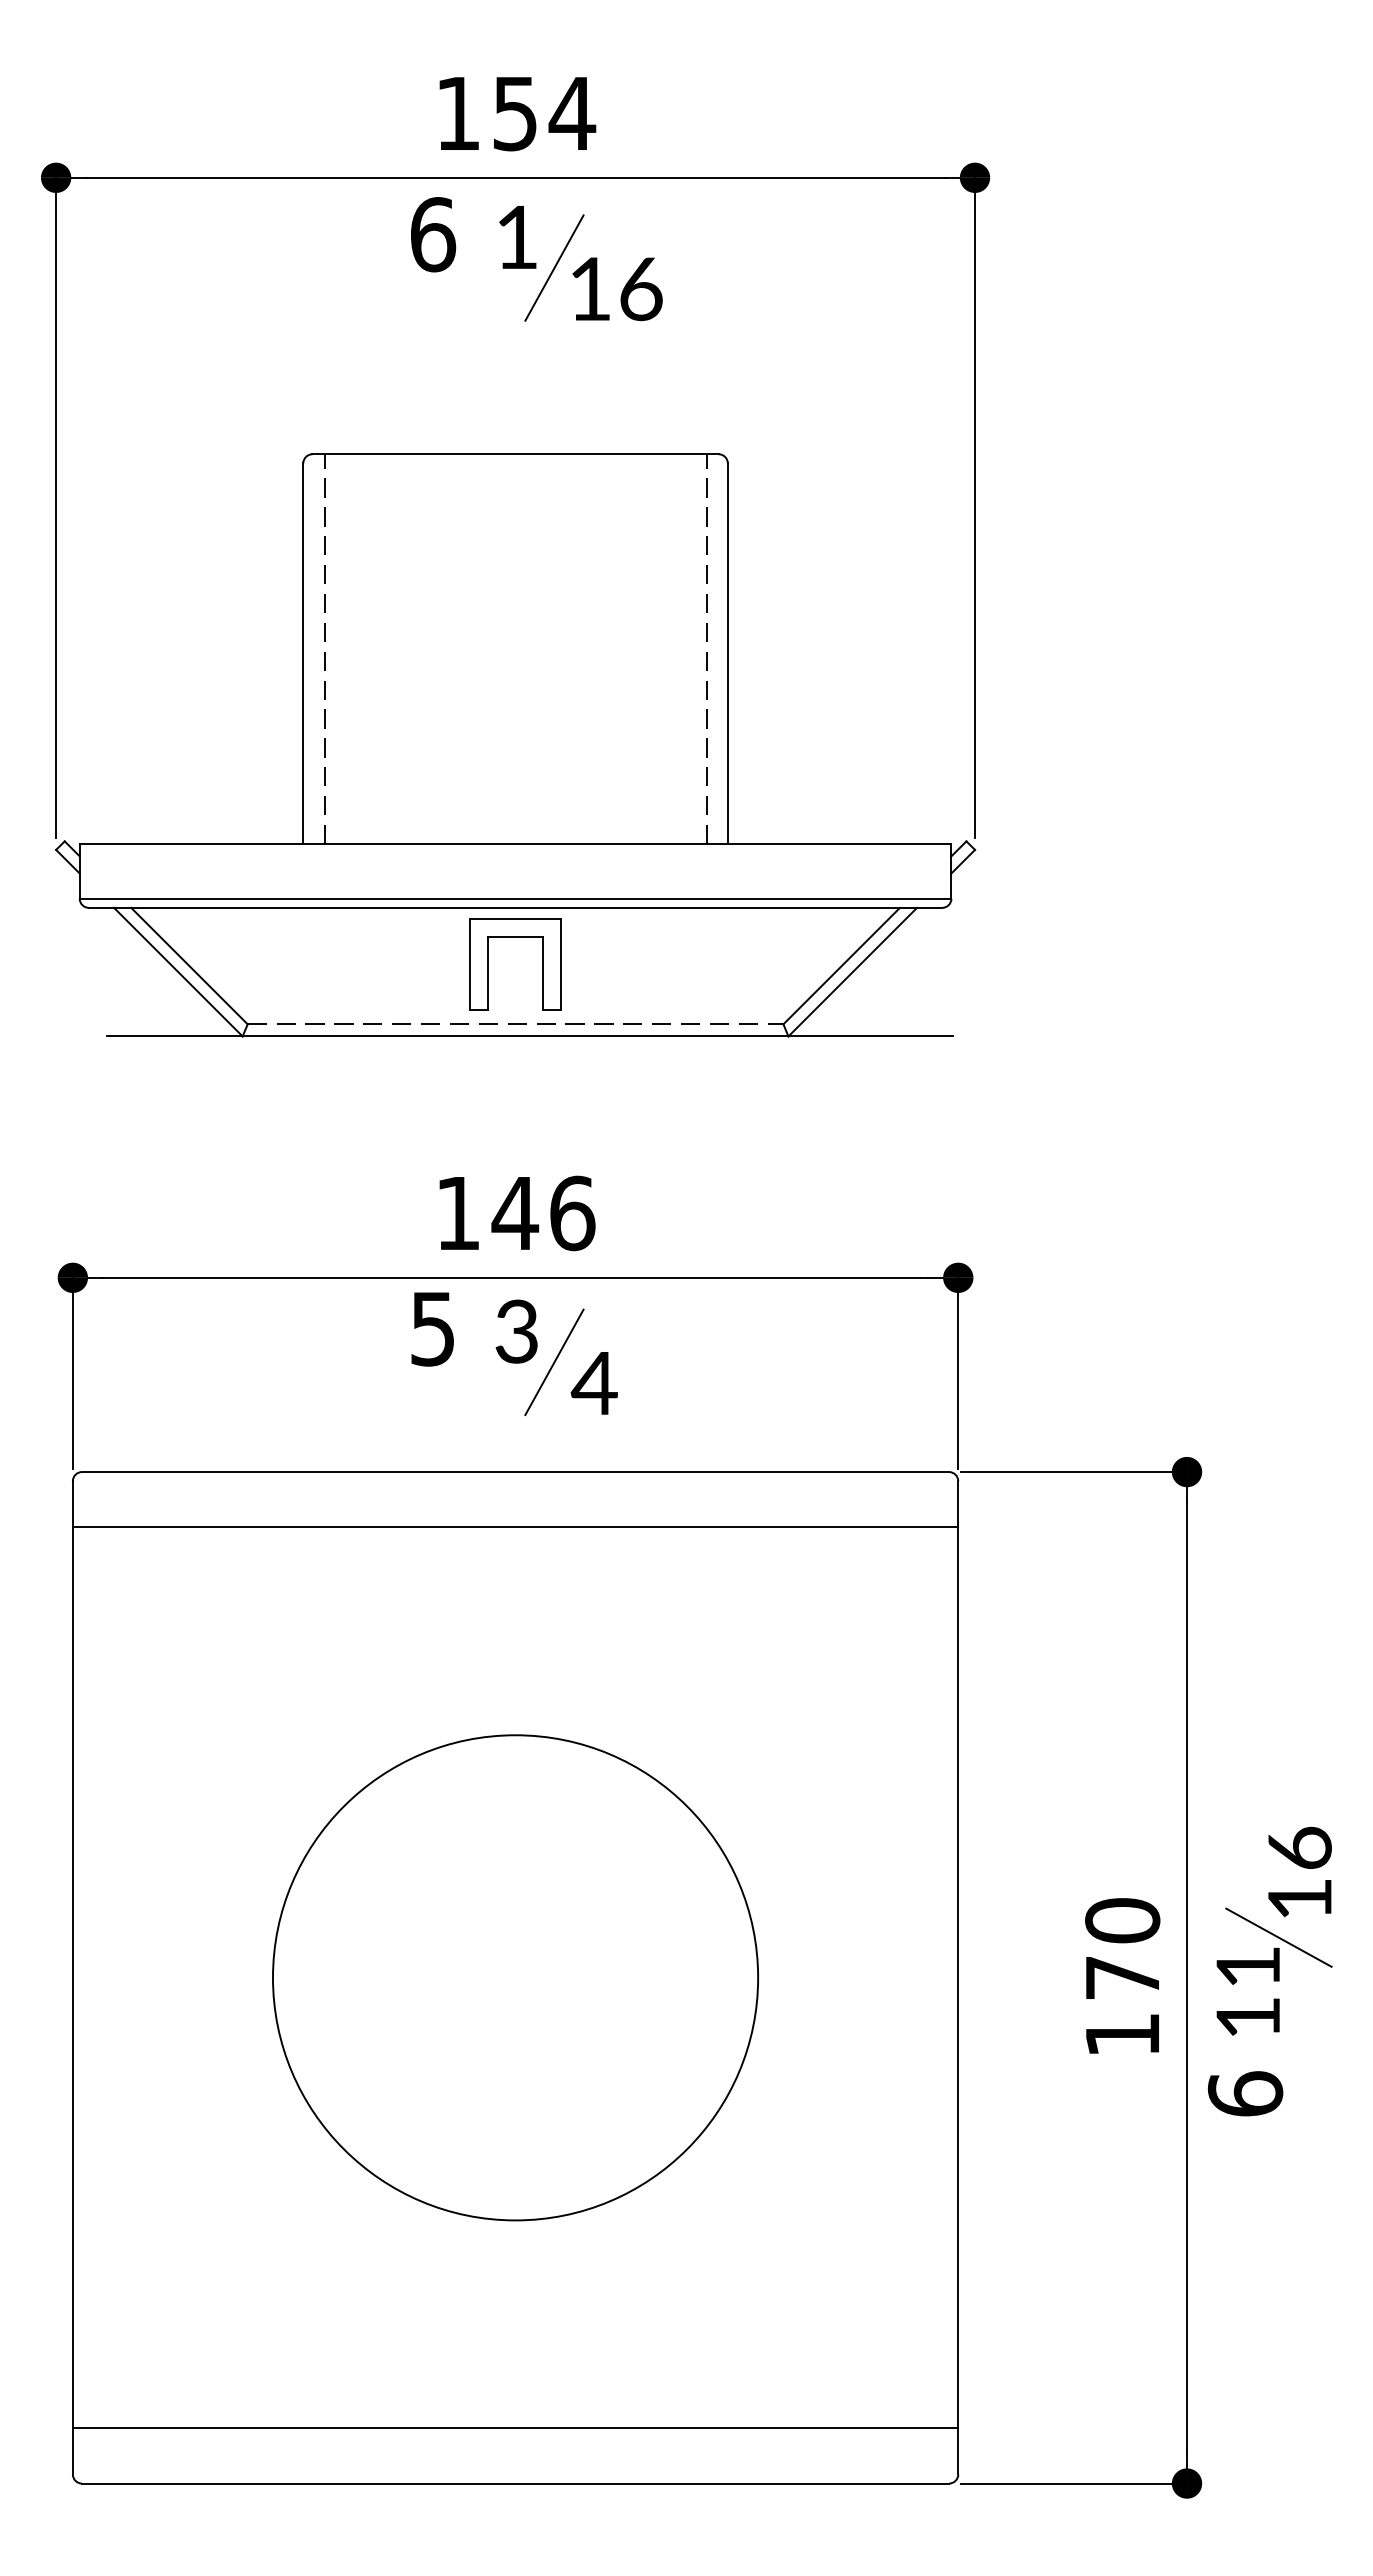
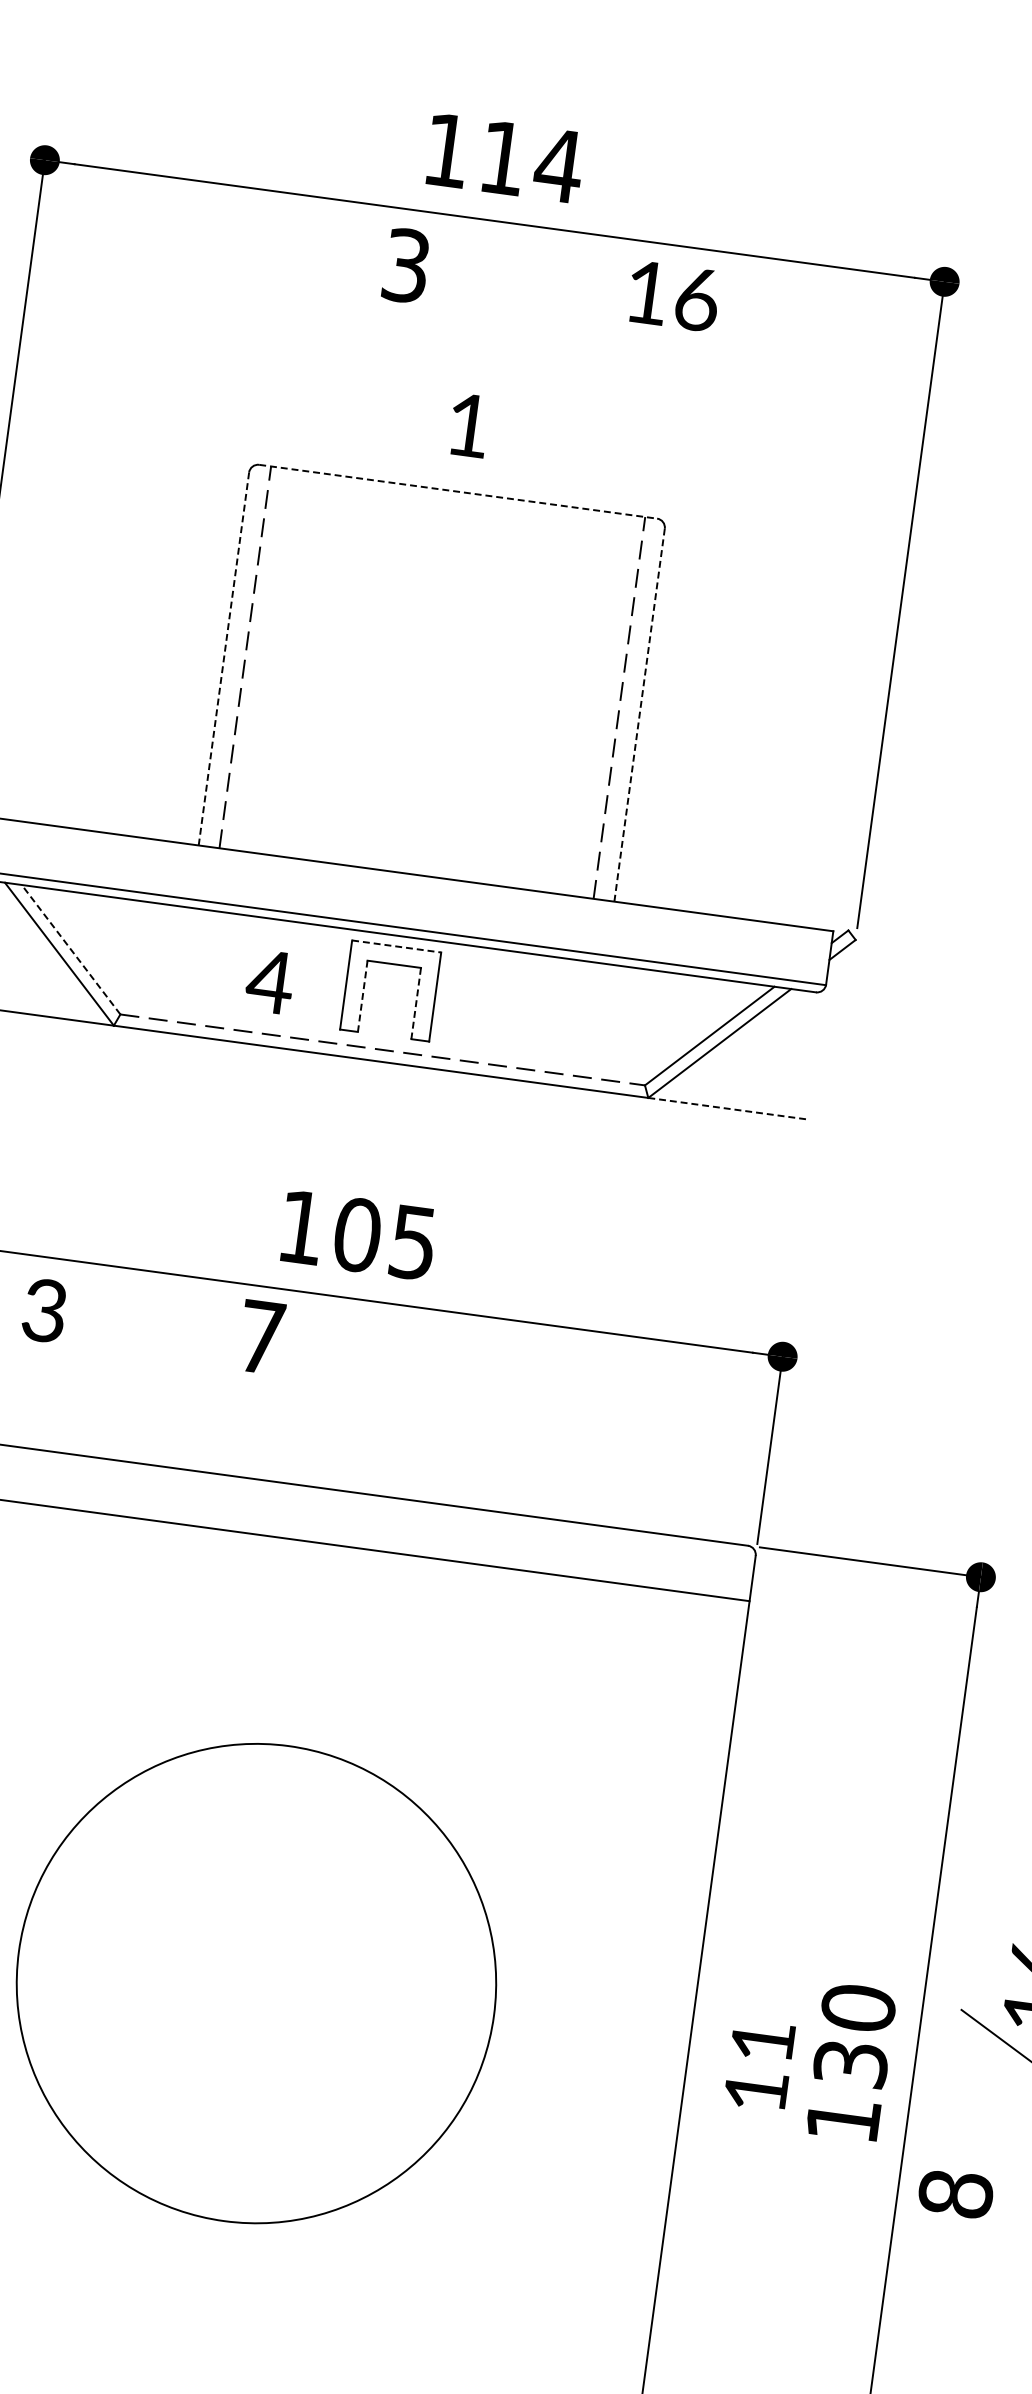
text: (515, 114) -> (503, 159), 154 -> 114
text: (433, 234) -> (406, 265), 6 -> 3
text: (517, 237) -> (469, 425), moved
line: (554, 267) -> (521, 313), removed
text: (617, 289) -> (673, 296), moved
line: (516, 454) -> (459, 492), solid -> dashed
line: (303, 653) -> (224, 658), solid -> dashed
line: (727, 653) -> (639, 714), solid -> dashed
line: (516, 918) -> (397, 946), solid -> dashed
line: (189, 965) -> (71, 949), solid -> dashed
line: (488, 973) -> (362, 996), solid -> dashed
line: (542, 973) -> (415, 1003), solid -> dashed
line: (871, 1036) -> (729, 1108), solid -> dashed
text: (543, 1213) -> (385, 1238), 146 -> 105
text: (432, 1329) -> (260, 1337), 5 -> 7
text: (516, 1331) -> (44, 1310), moved
line: (554, 1362) -> (376, 1386), removed
text: (593, 1383) -> (269, 981), moved
text: (1122, 1977) -> (850, 2063), 170 -> 130
text: (1247, 1991) -> (758, 2065), moved
text: (1245, 2093) -> (955, 2193), 6 -> 8

